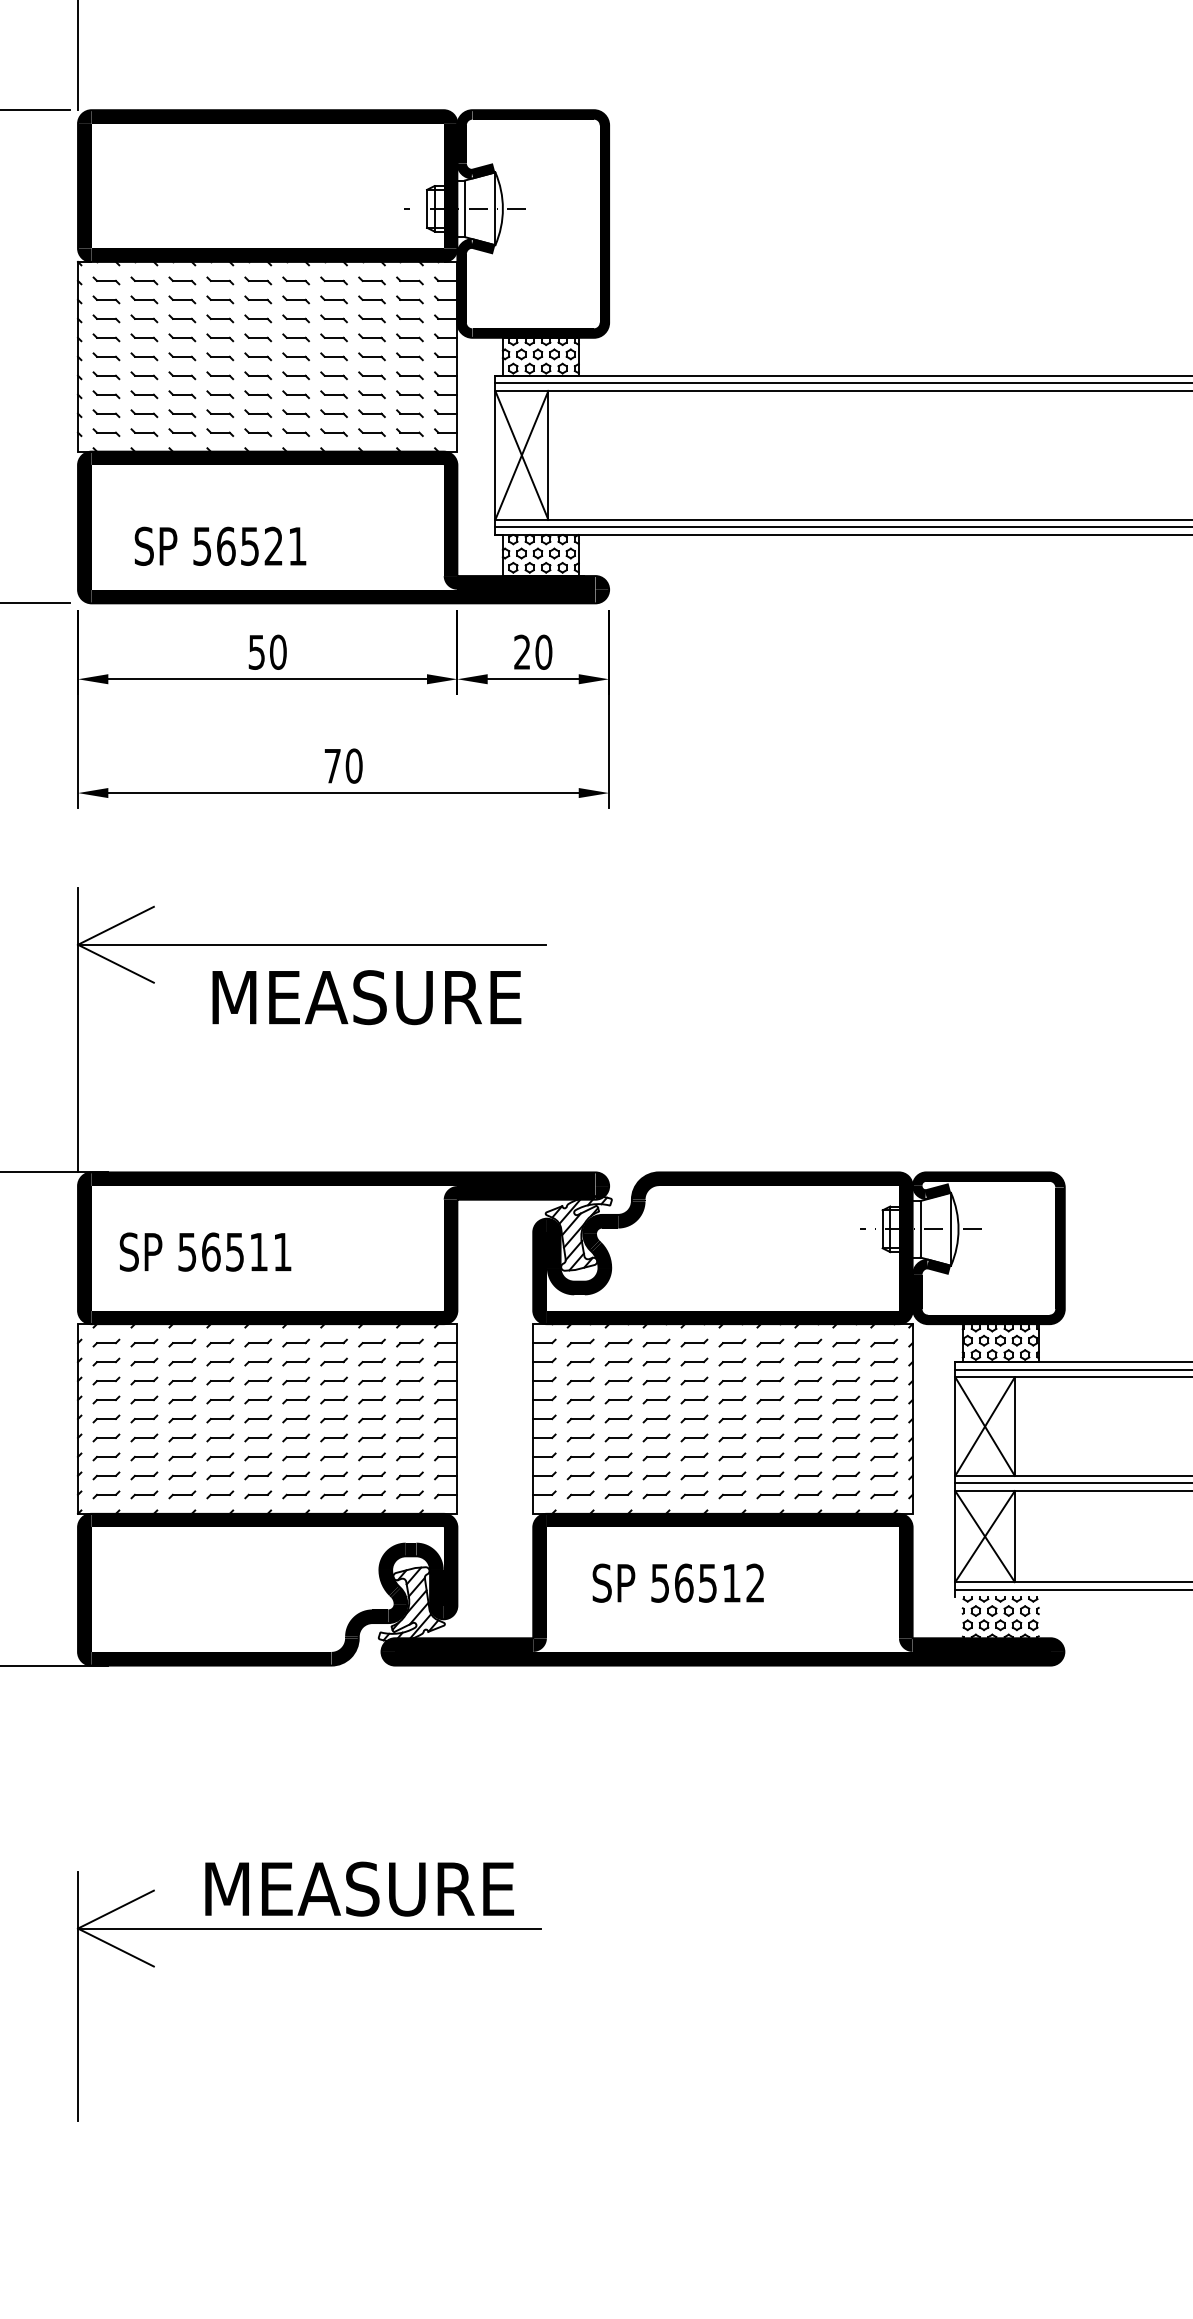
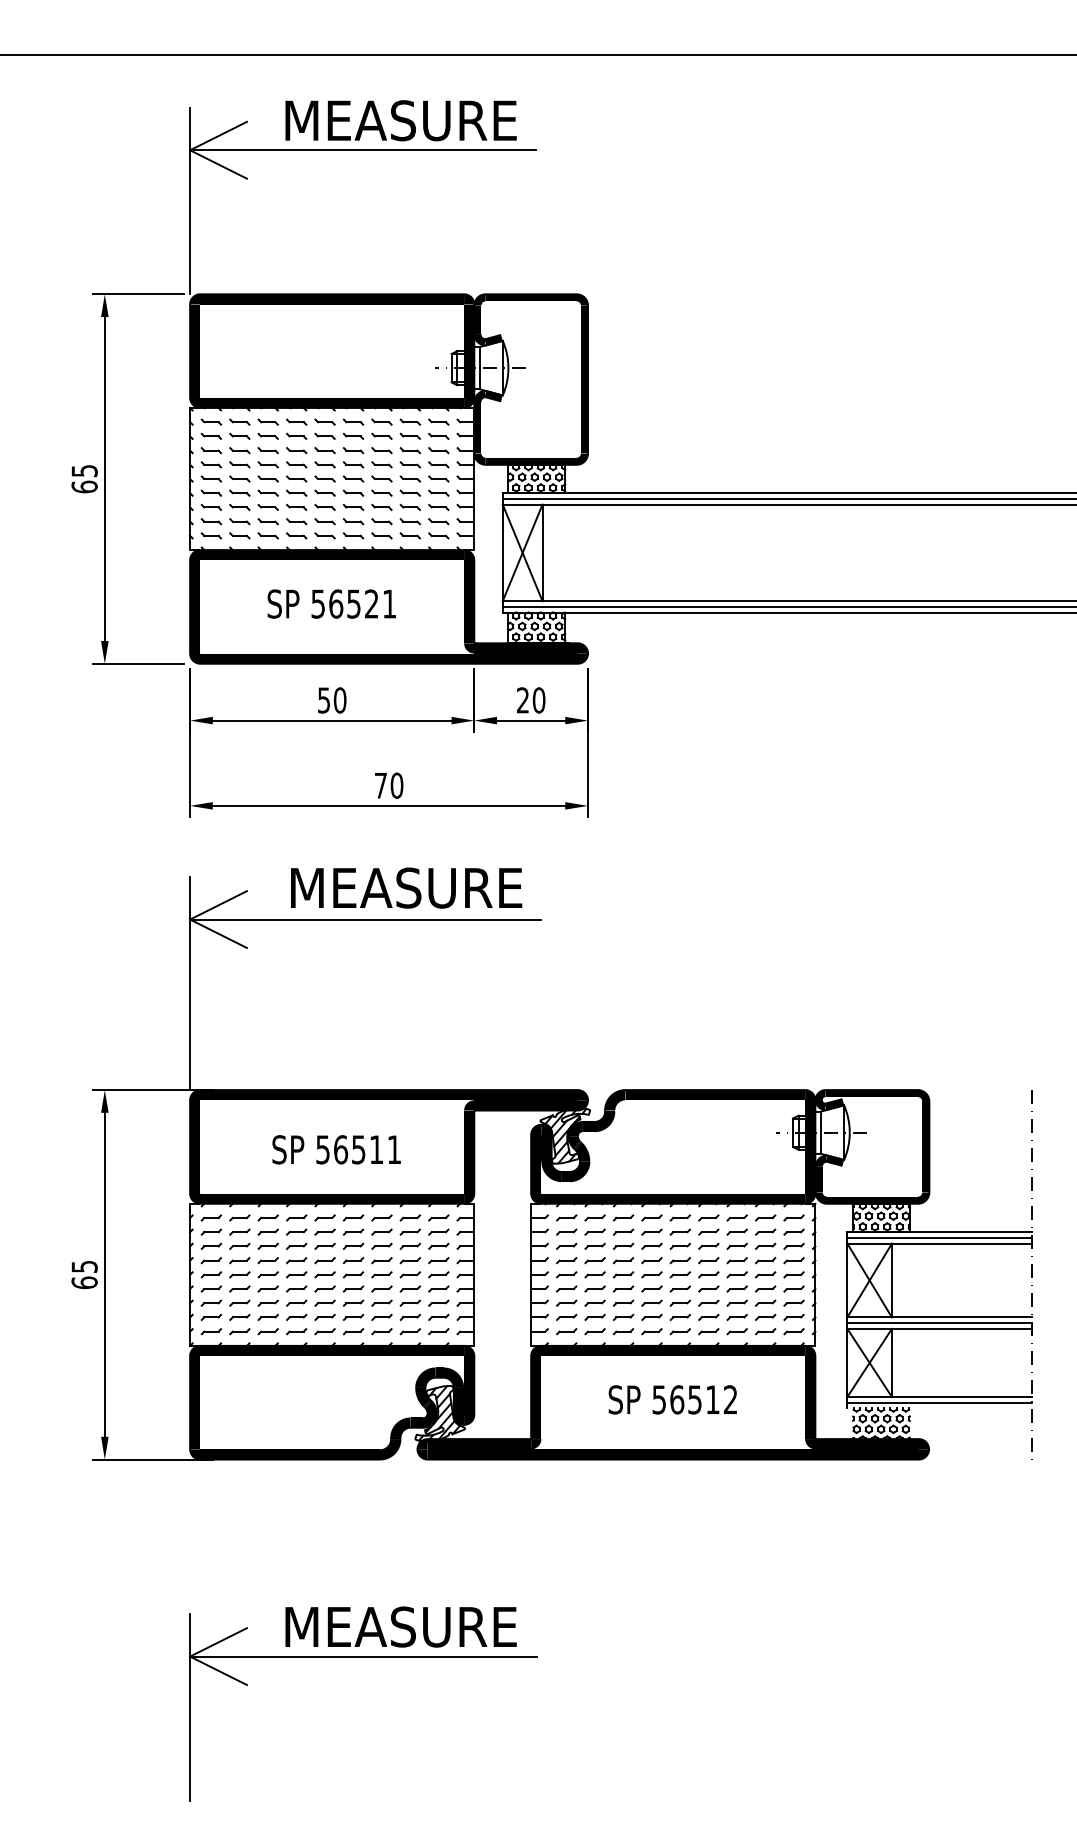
text: (220, 545) -> (331, 603), moved
text: (366, 996) -> (406, 887), moved
text: (205, 1251) -> (336, 1149), moved
text: (677, 1582) -> (672, 1399), moved

